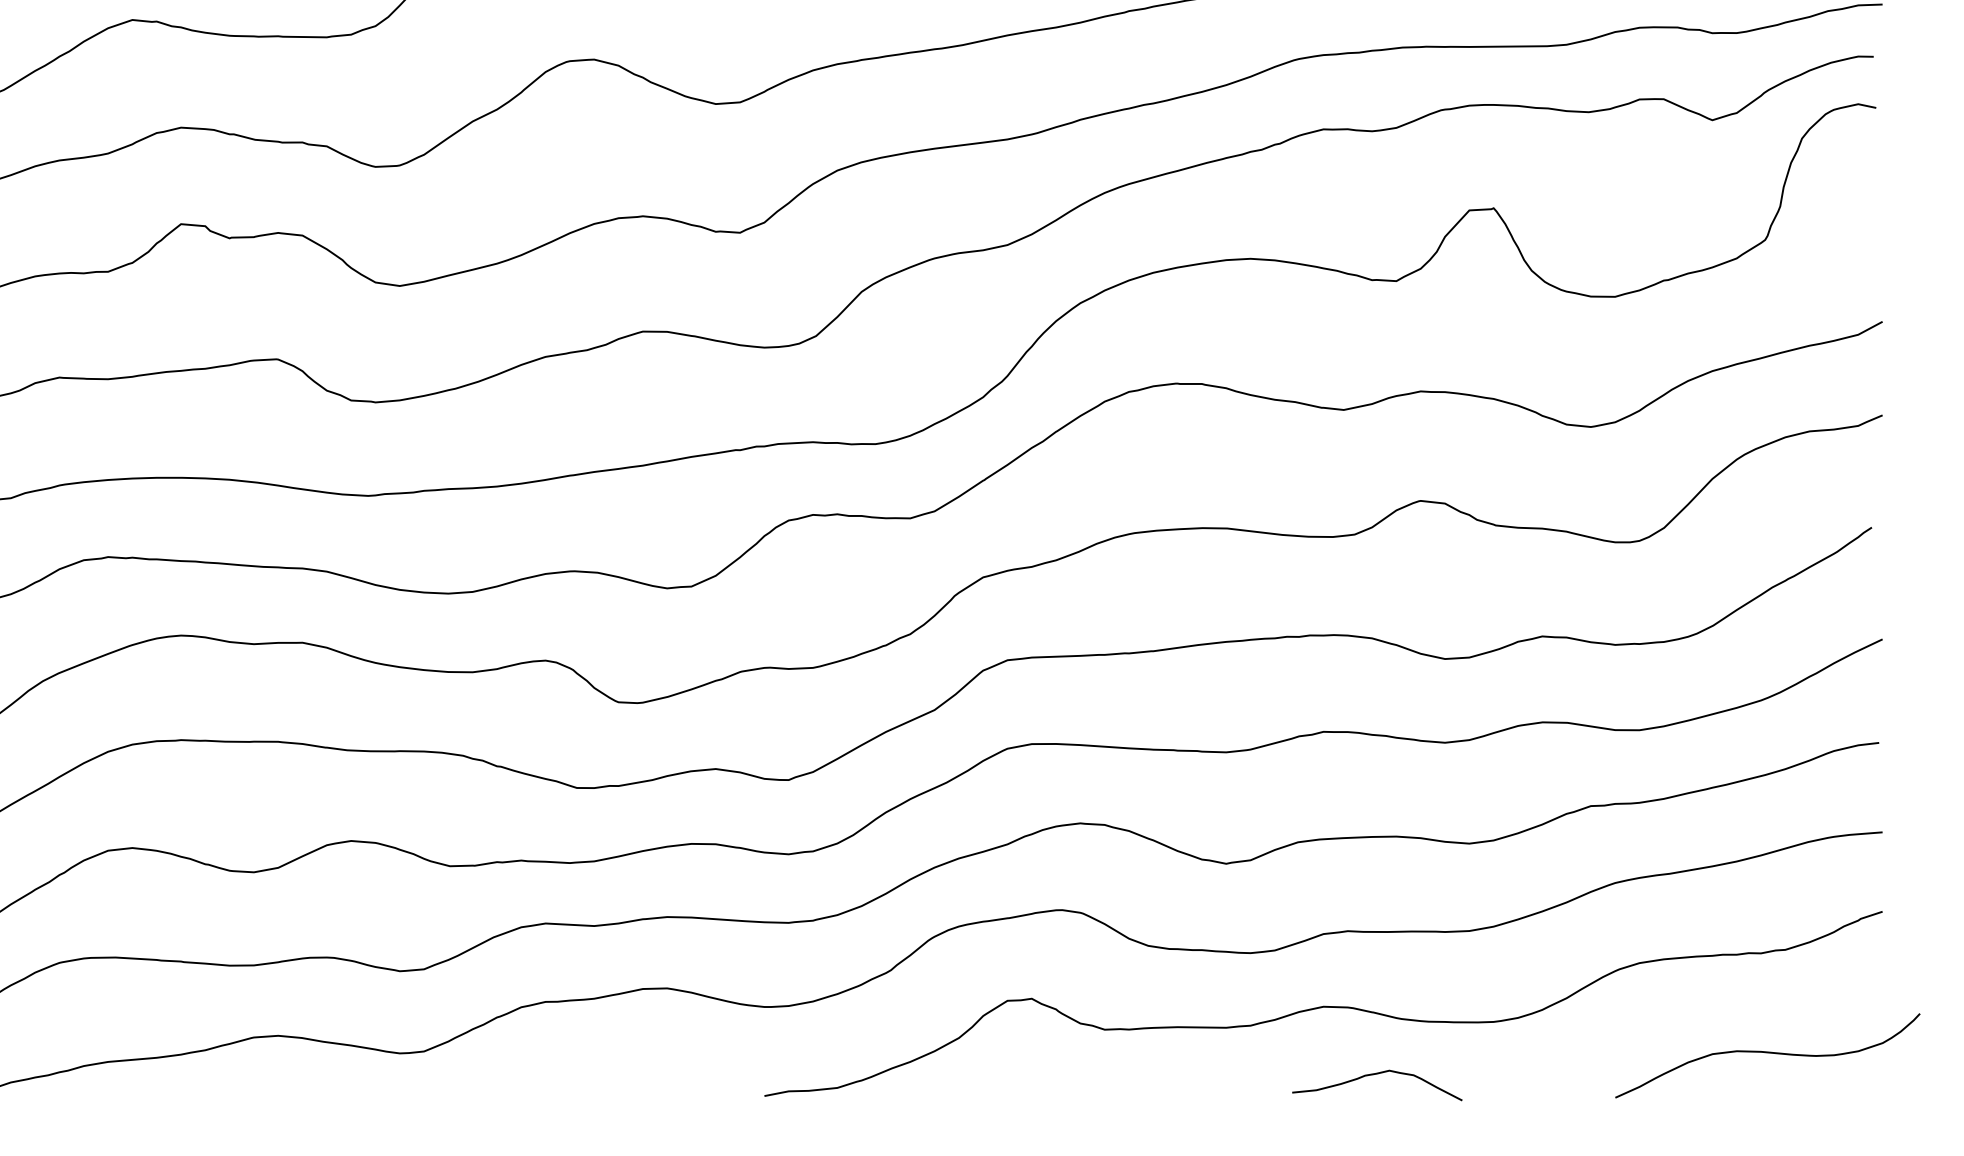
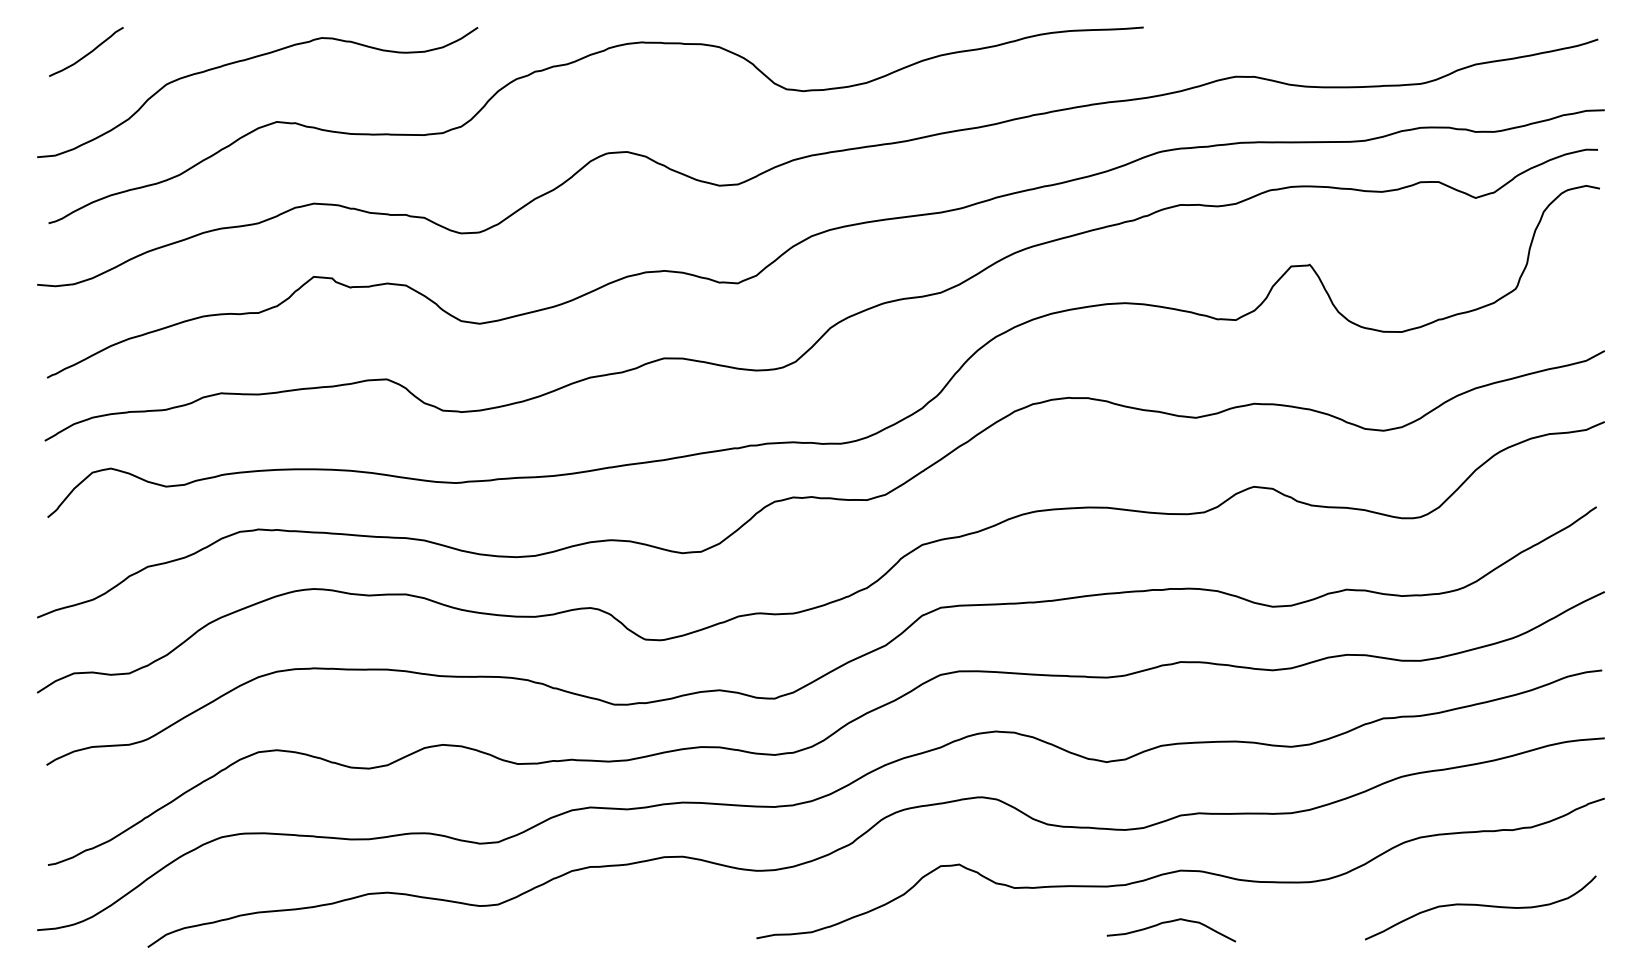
curve: (1767, 1054) -> (1480, 906), moved
curve: (1377, 1075) -> (1171, 922), moved

